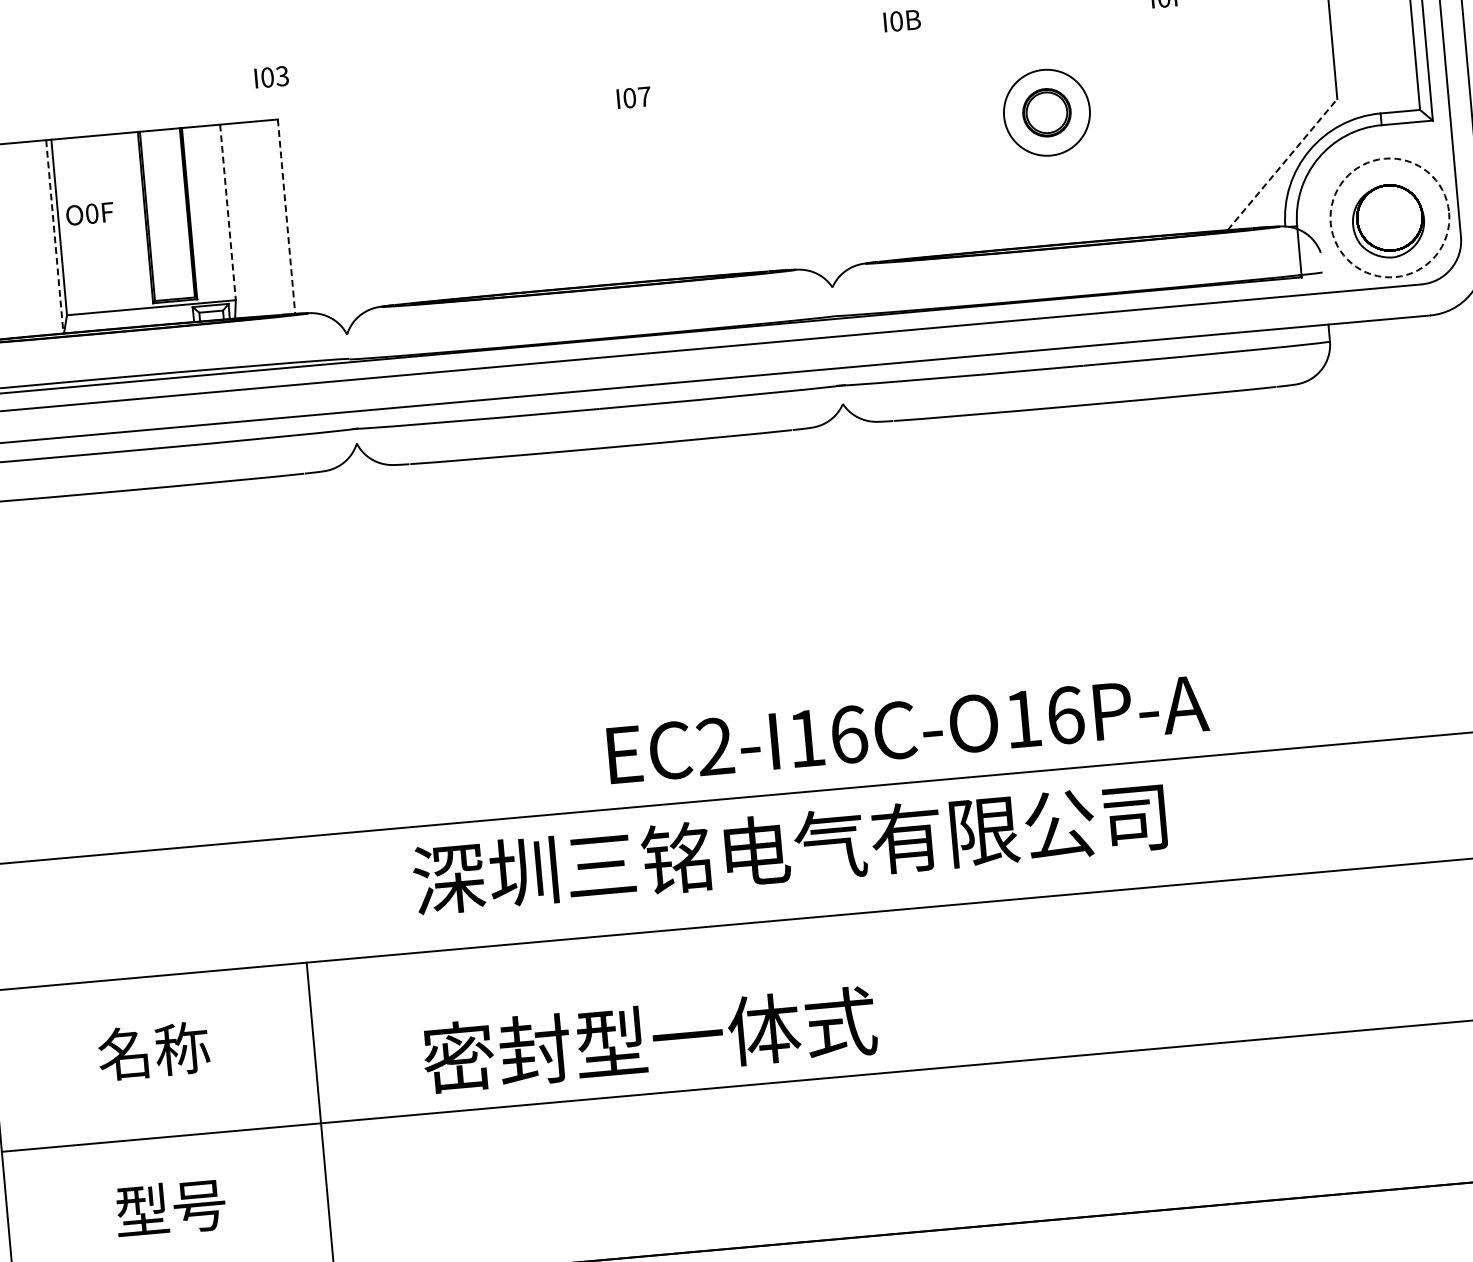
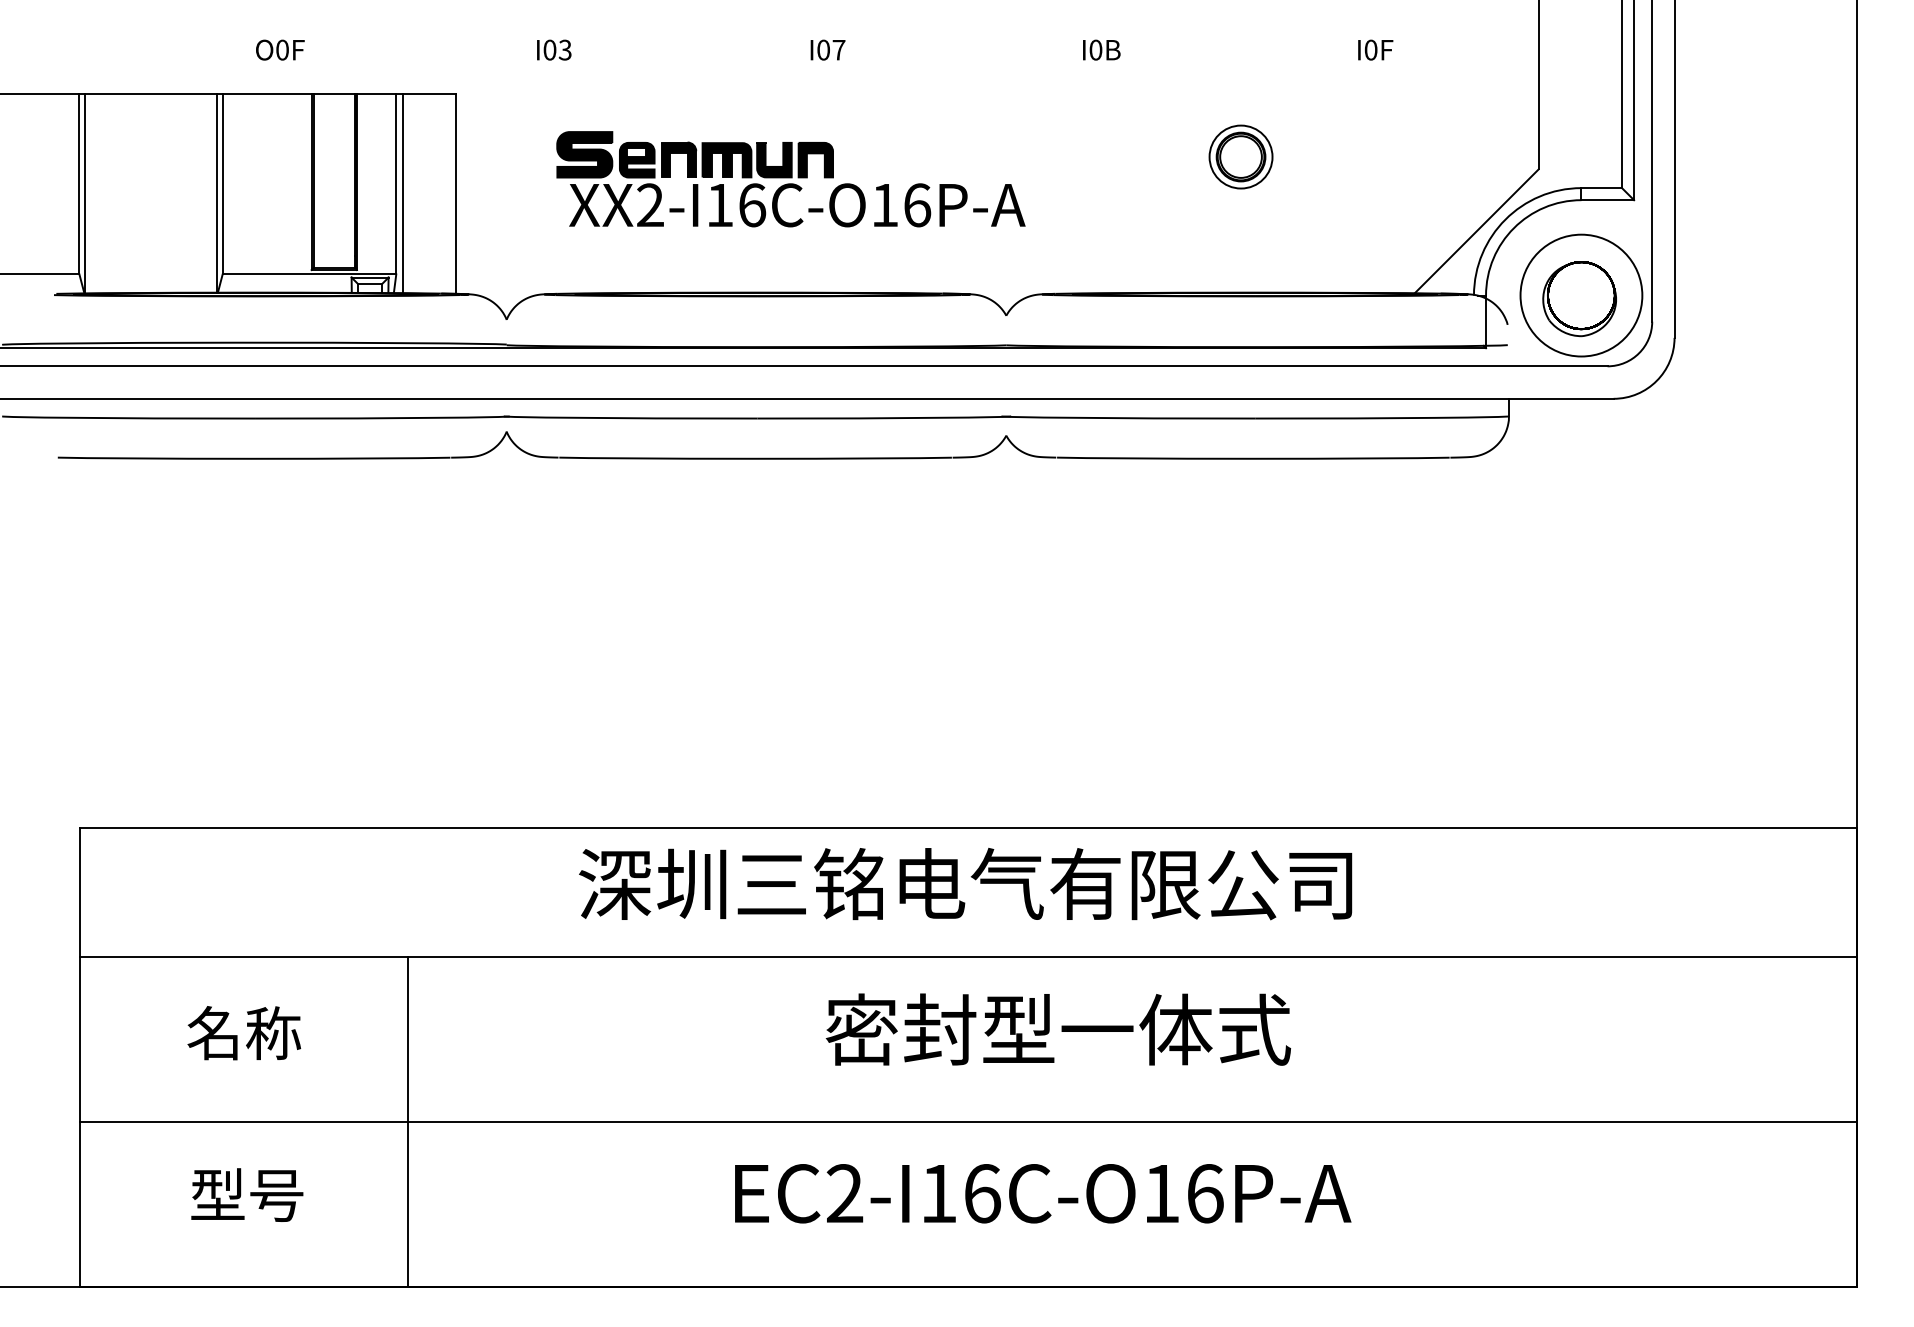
text: (271, 76) -> (554, 49), moved
text: (633, 97) -> (827, 49), moved
circle: (1046, 112) -> (1240, 156), size x0.71
line: (1282, 164) -> (1476, 231), dashed -> solid
part: (610, 173) -> (790, 179), added
line: (228, 212) -> (396, 184), dashed -> solid
text: (90, 213) -> (280, 49), moved
line: (286, 216) -> (455, 193), dashed -> solid
circle: (1389, 217) -> (1581, 295), dashed -> solid
line: (234, 220) -> (402, 193), added
line: (54, 237) -> (217, 193), dashed -> solid
text: (908, 729) -> (1043, 1193), moved
text: (789, 847) -> (965, 883), moved
text: (648, 1039) -> (1057, 1029), moved

